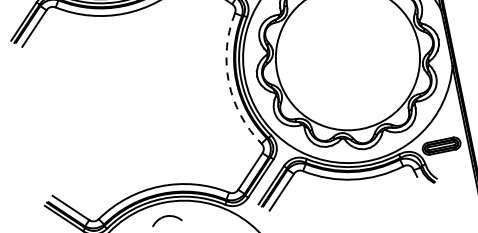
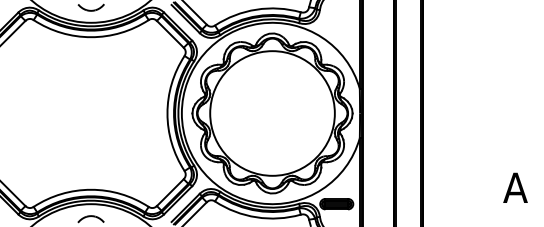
arc: (228, 82) -> (167, 113), dashed -> solid

